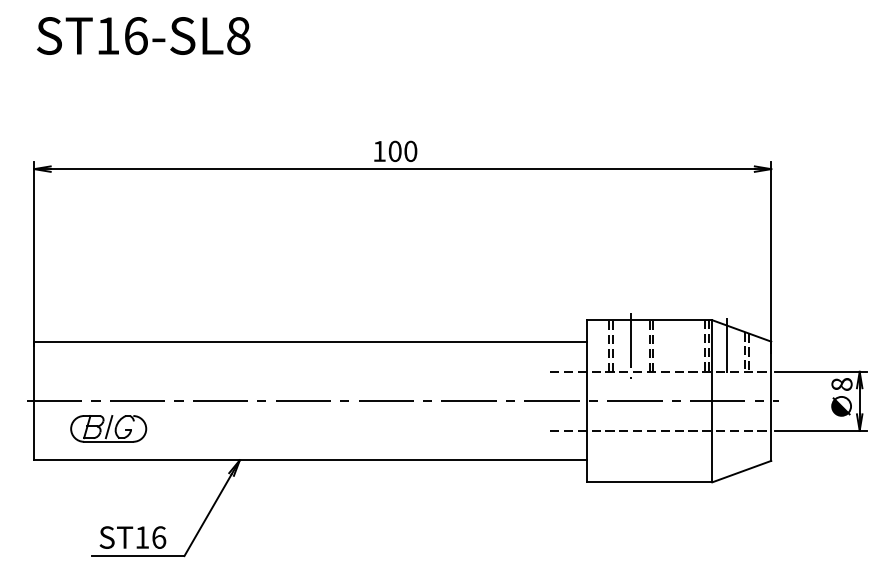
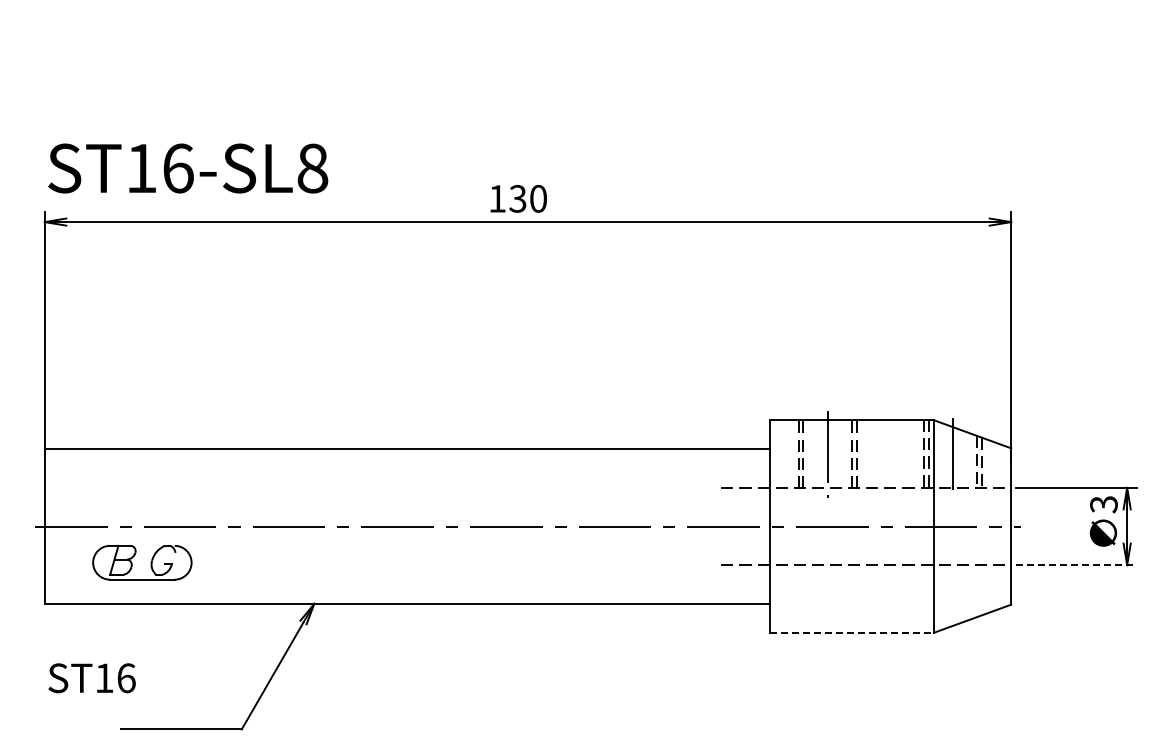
text: (143, 35) -> (188, 168), moved
text: (394, 151) -> (517, 198), 100 -> 130
text: (841, 384) -> (1103, 504), 8 -> 3
line: (108, 426) -> (142, 559), removed
line: (821, 431) -> (1076, 565), solid -> dashed
line: (650, 482) -> (852, 632), solid -> dashed
text: (132, 537) -> (91, 678), moved

